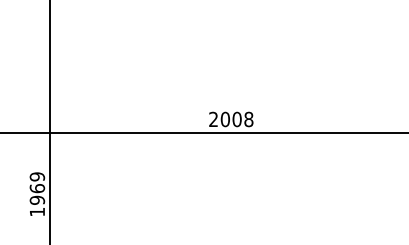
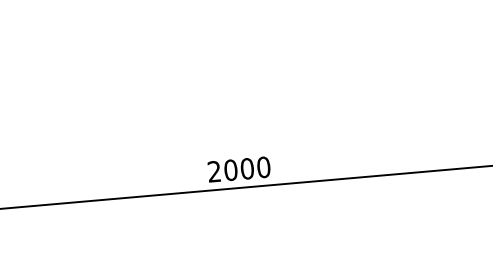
text: (248, 119) -> (263, 167), 2008 -> 2000

